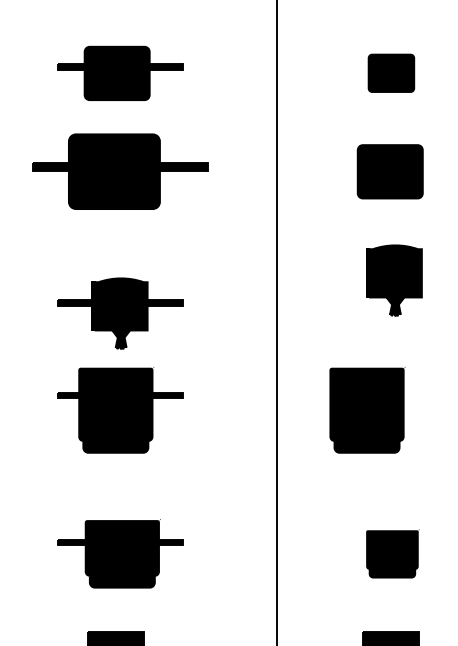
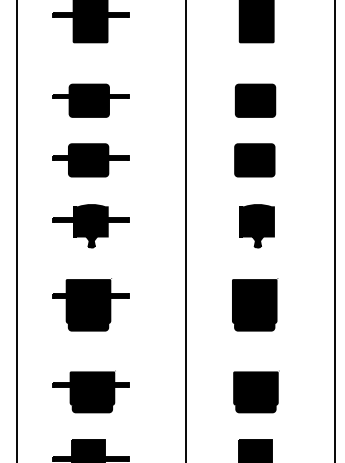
part: (391, 72) -> (255, 100), size x1.43
part: (119, 172) -> (90, 160), size x0.71
part: (119, 313) -> (90, 226), moved
part: (368, 409) -> (255, 304), moved
part: (393, 553) -> (256, 391), size x1.43

